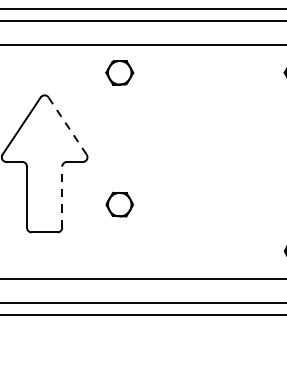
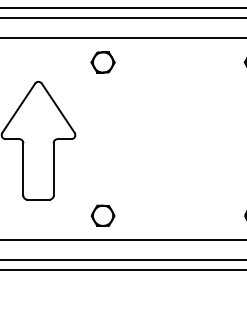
line: (67, 126) -> (58, 108), dashed -> solid
line: (62, 196) -> (53, 168), dashed -> solid
part: (119, 204) -> (102, 215), moved

